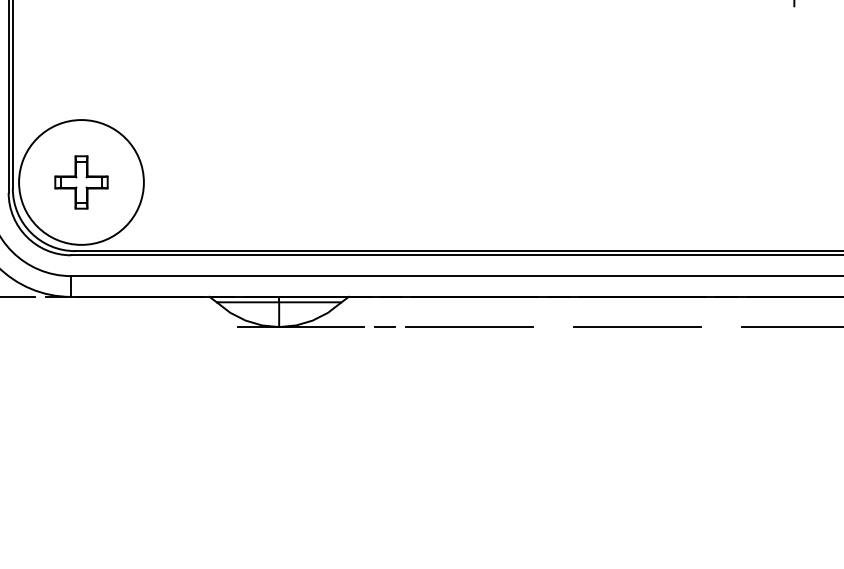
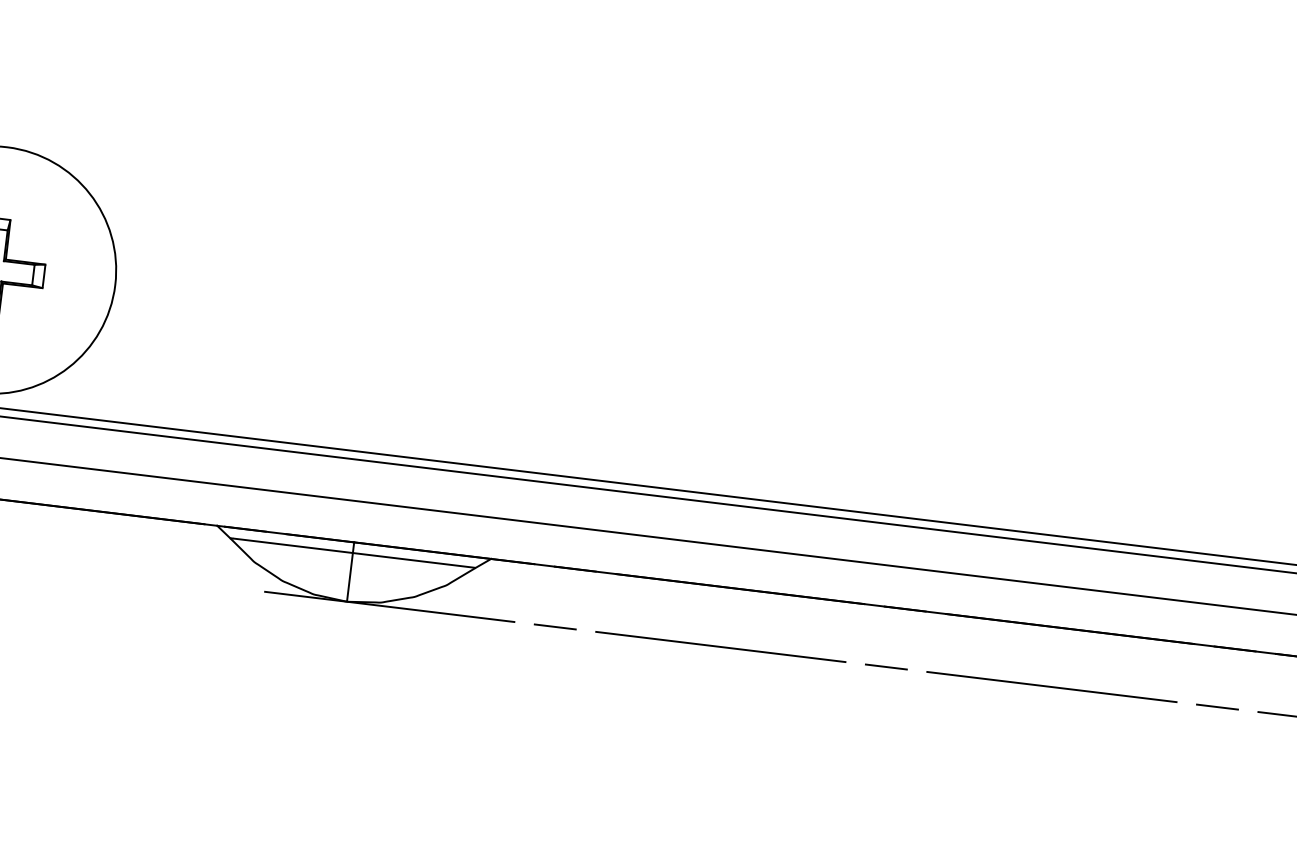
line: (553, 326) -> (886, 665), added
line: (721, 326) -> (1217, 705), added

